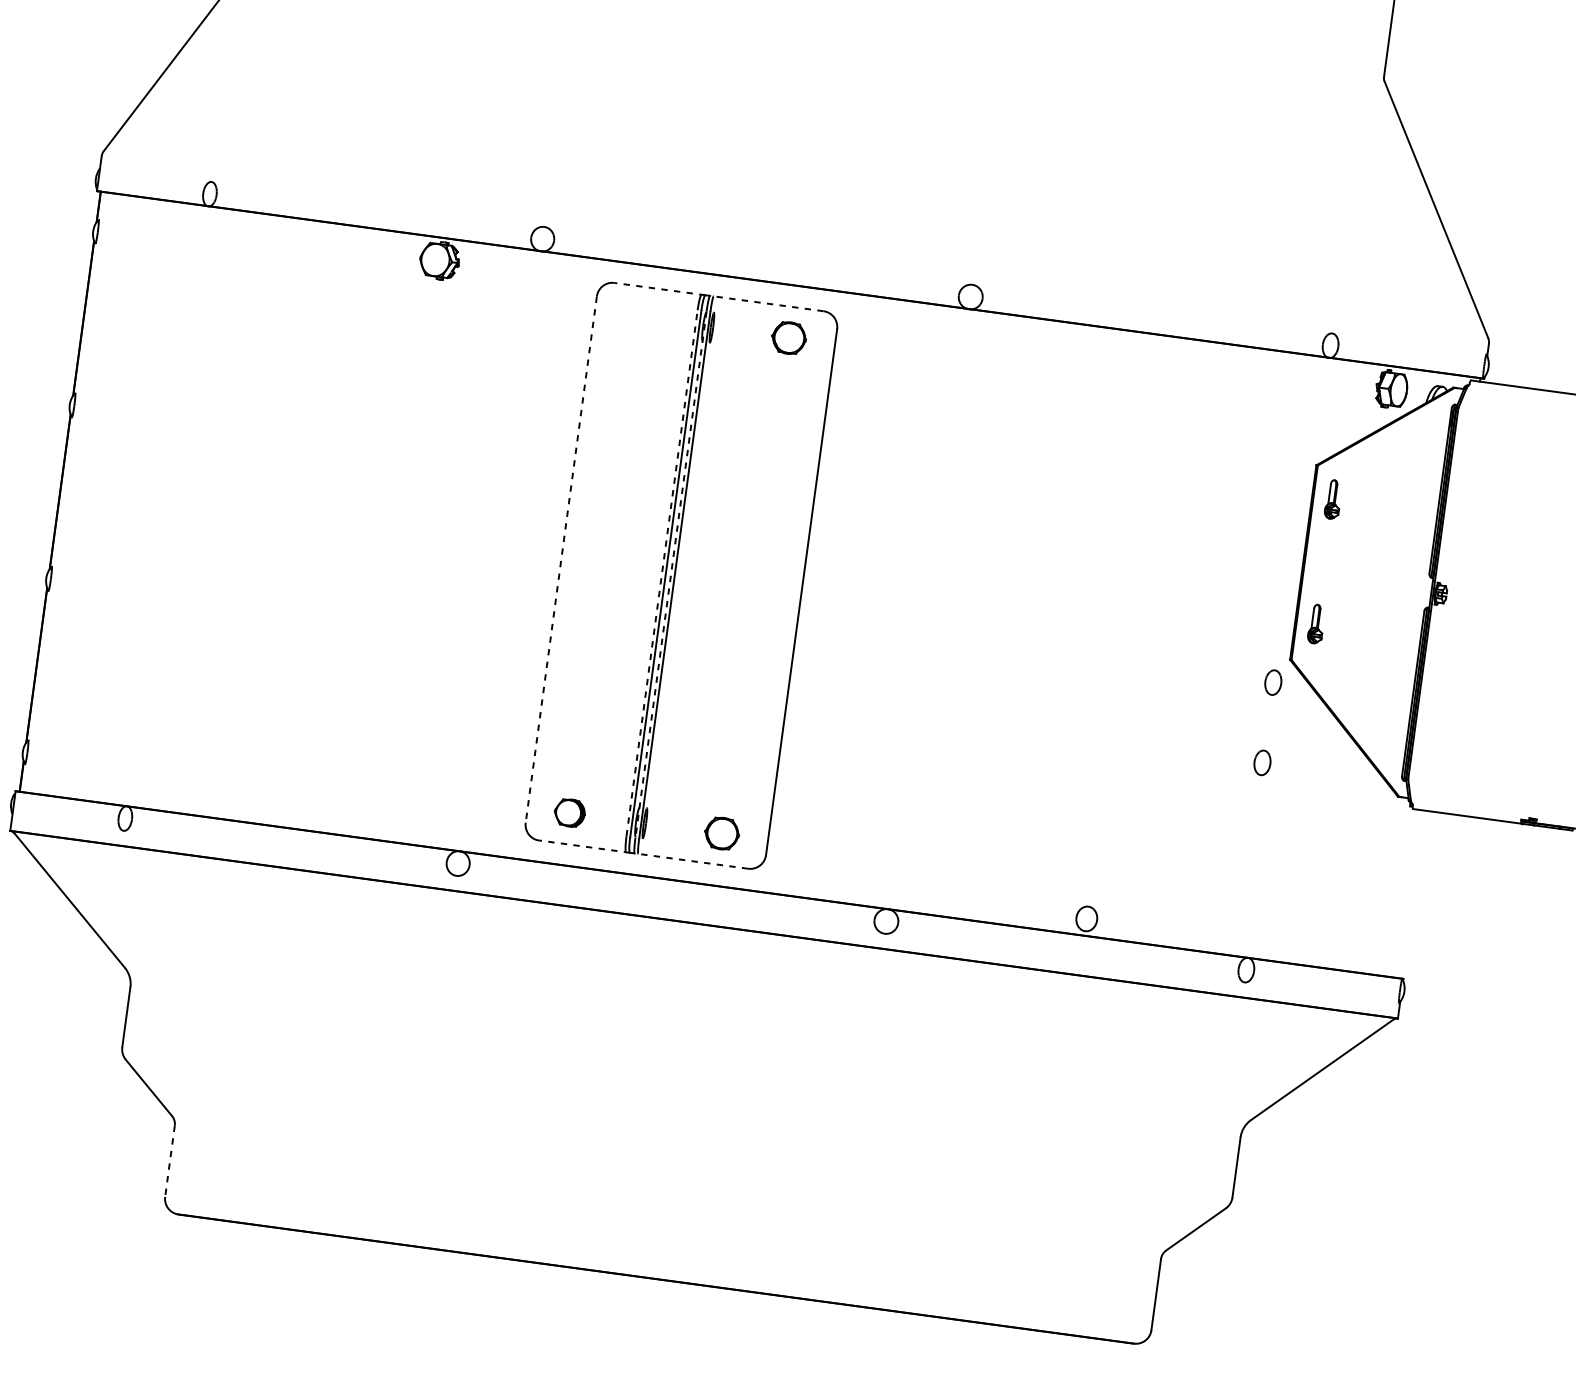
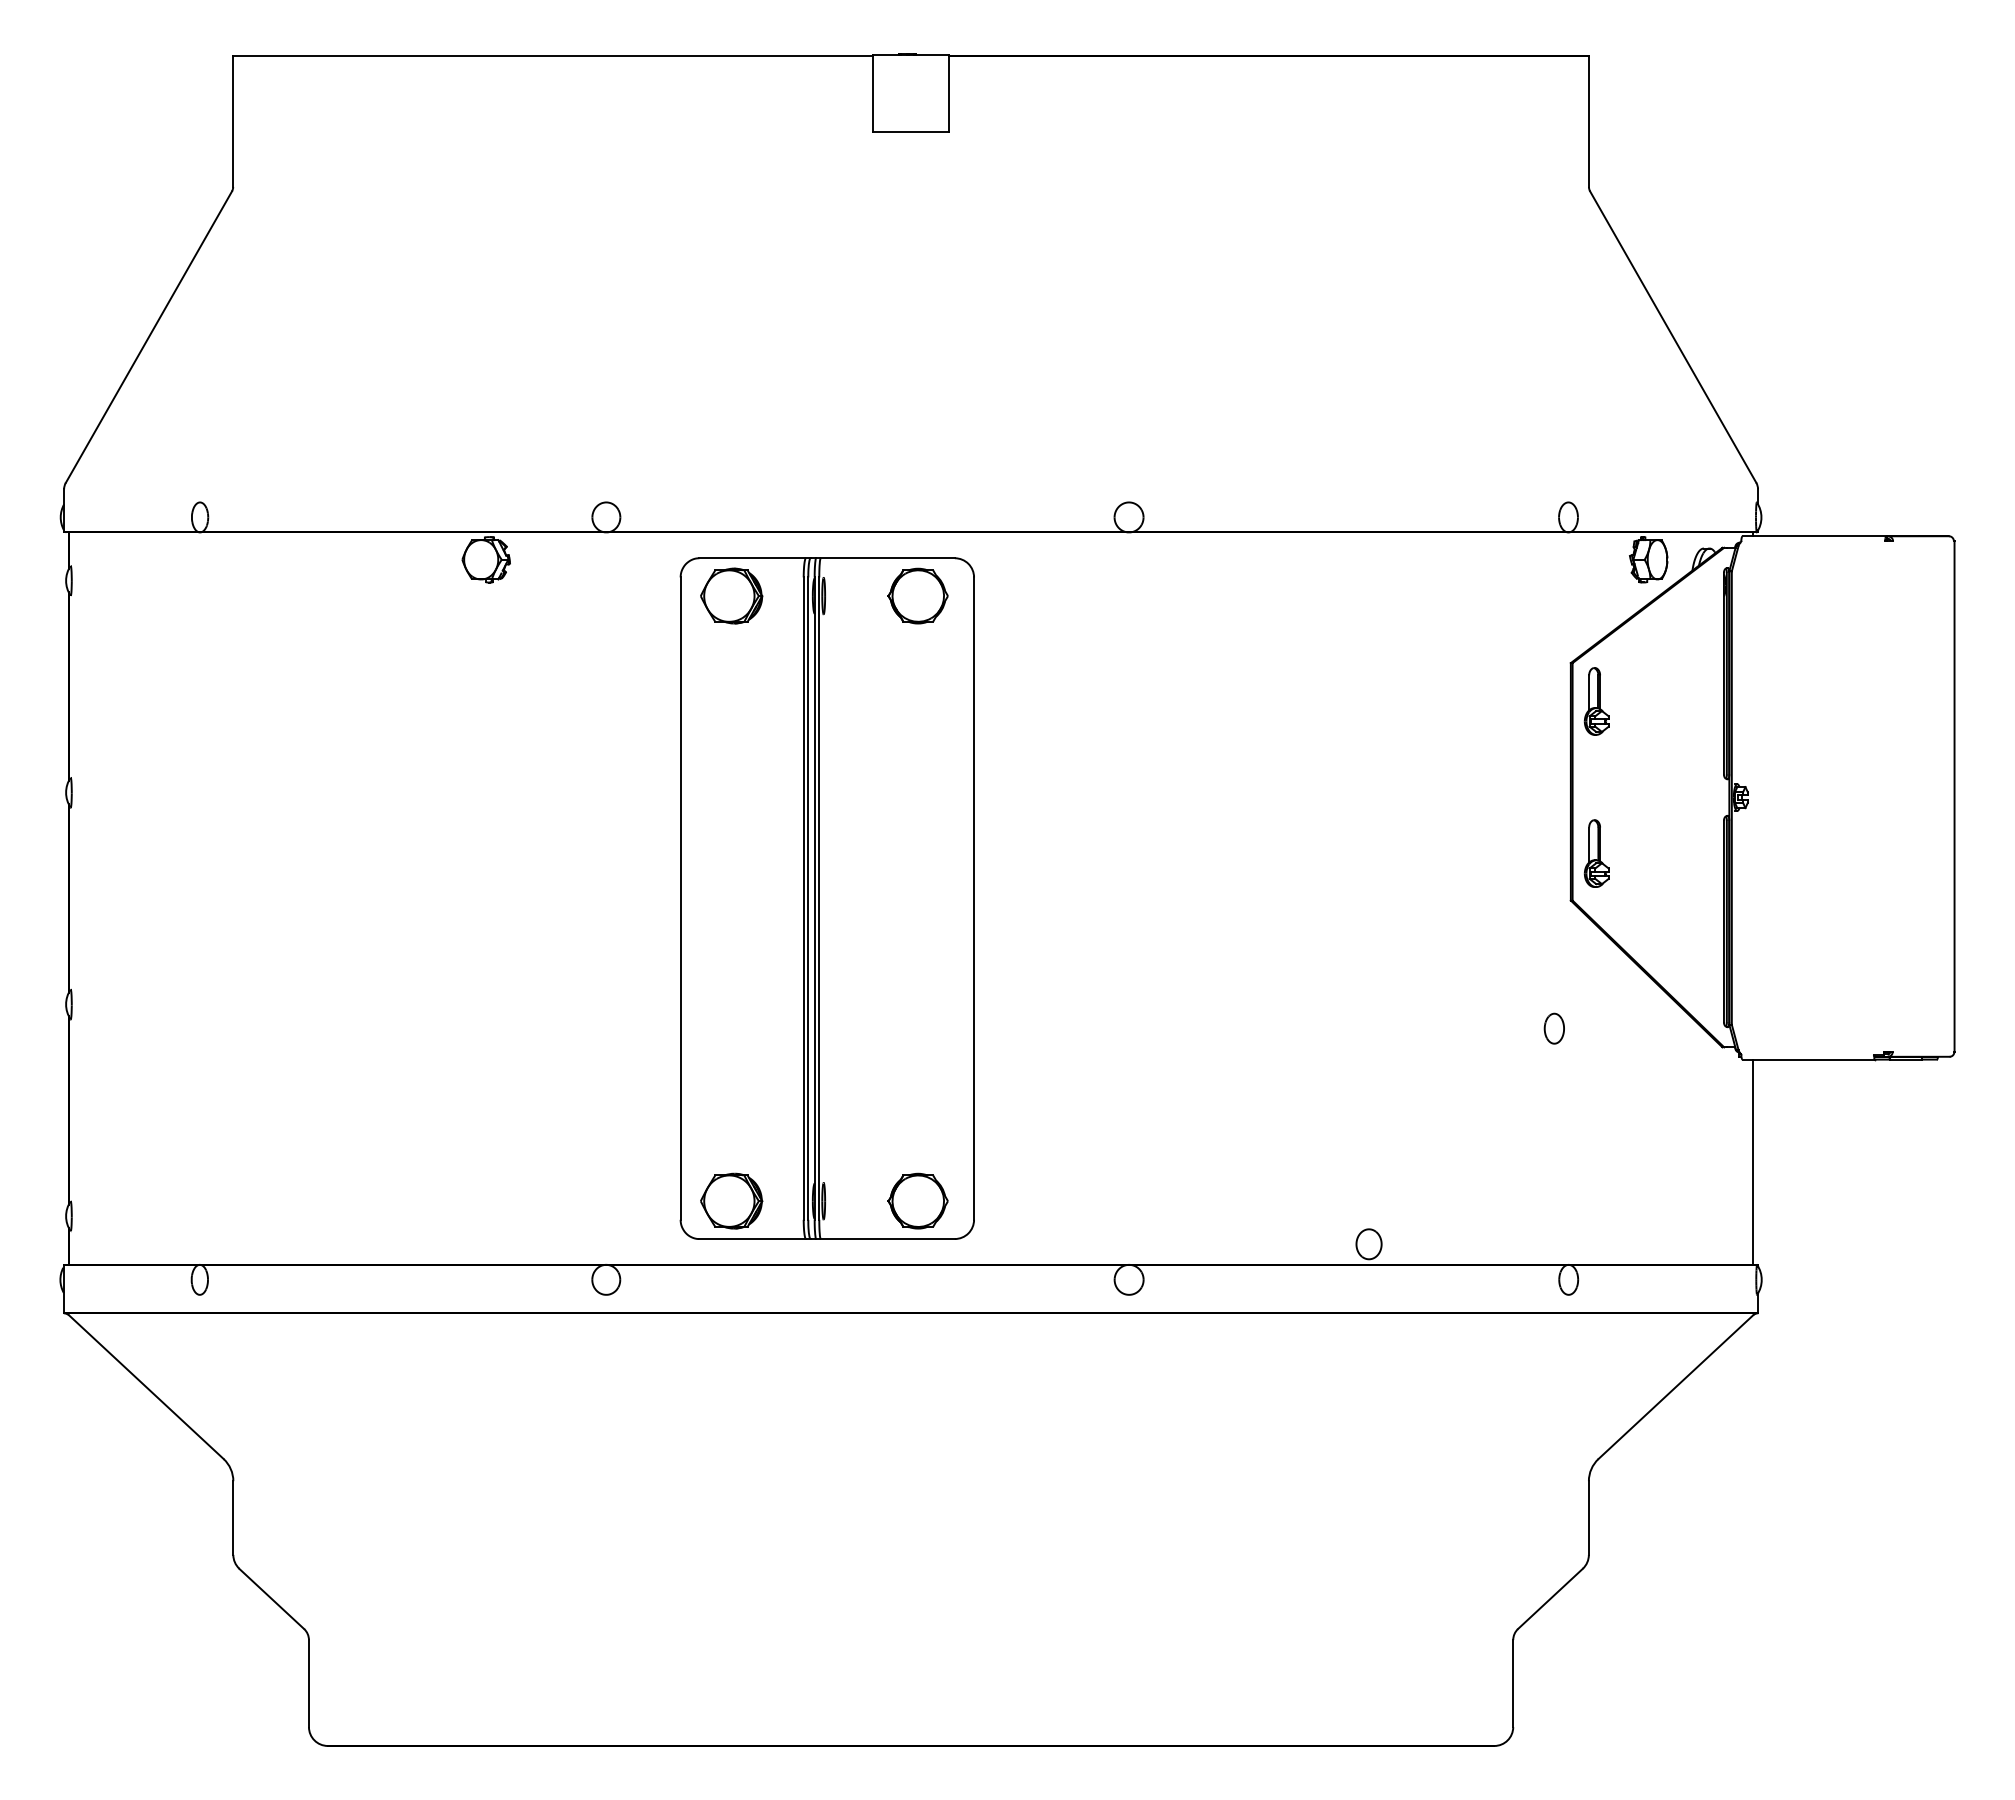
line: (660, 289) -> (755, 558), dashed -> solid
line: (766, 303) -> (885, 558), dashed -> solid
part: (636, 317) -> (731, 595), added
part: (788, 337) -> (917, 595), size x1.43
part: (1333, 499) -> (1596, 701), size x1.43
line: (561, 560) -> (680, 899), dashed -> solid
line: (661, 573) -> (803, 898), dashed -> solid
line: (670, 575) -> (814, 899), dashed -> solid
part: (1316, 624) -> (1596, 853), size x1.43
part: (1272, 682) -> (1553, 930), removed
part: (569, 812) -> (731, 1200), size x1.67
part: (721, 833) -> (917, 1200), size x1.43
line: (584, 847) -> (755, 1239), dashed -> solid
line: (691, 861) -> (885, 1239), dashed -> solid
line: (1410, 893) -> (1753, 1161), added
line: (169, 1161) -> (308, 1683), dashed -> solid

